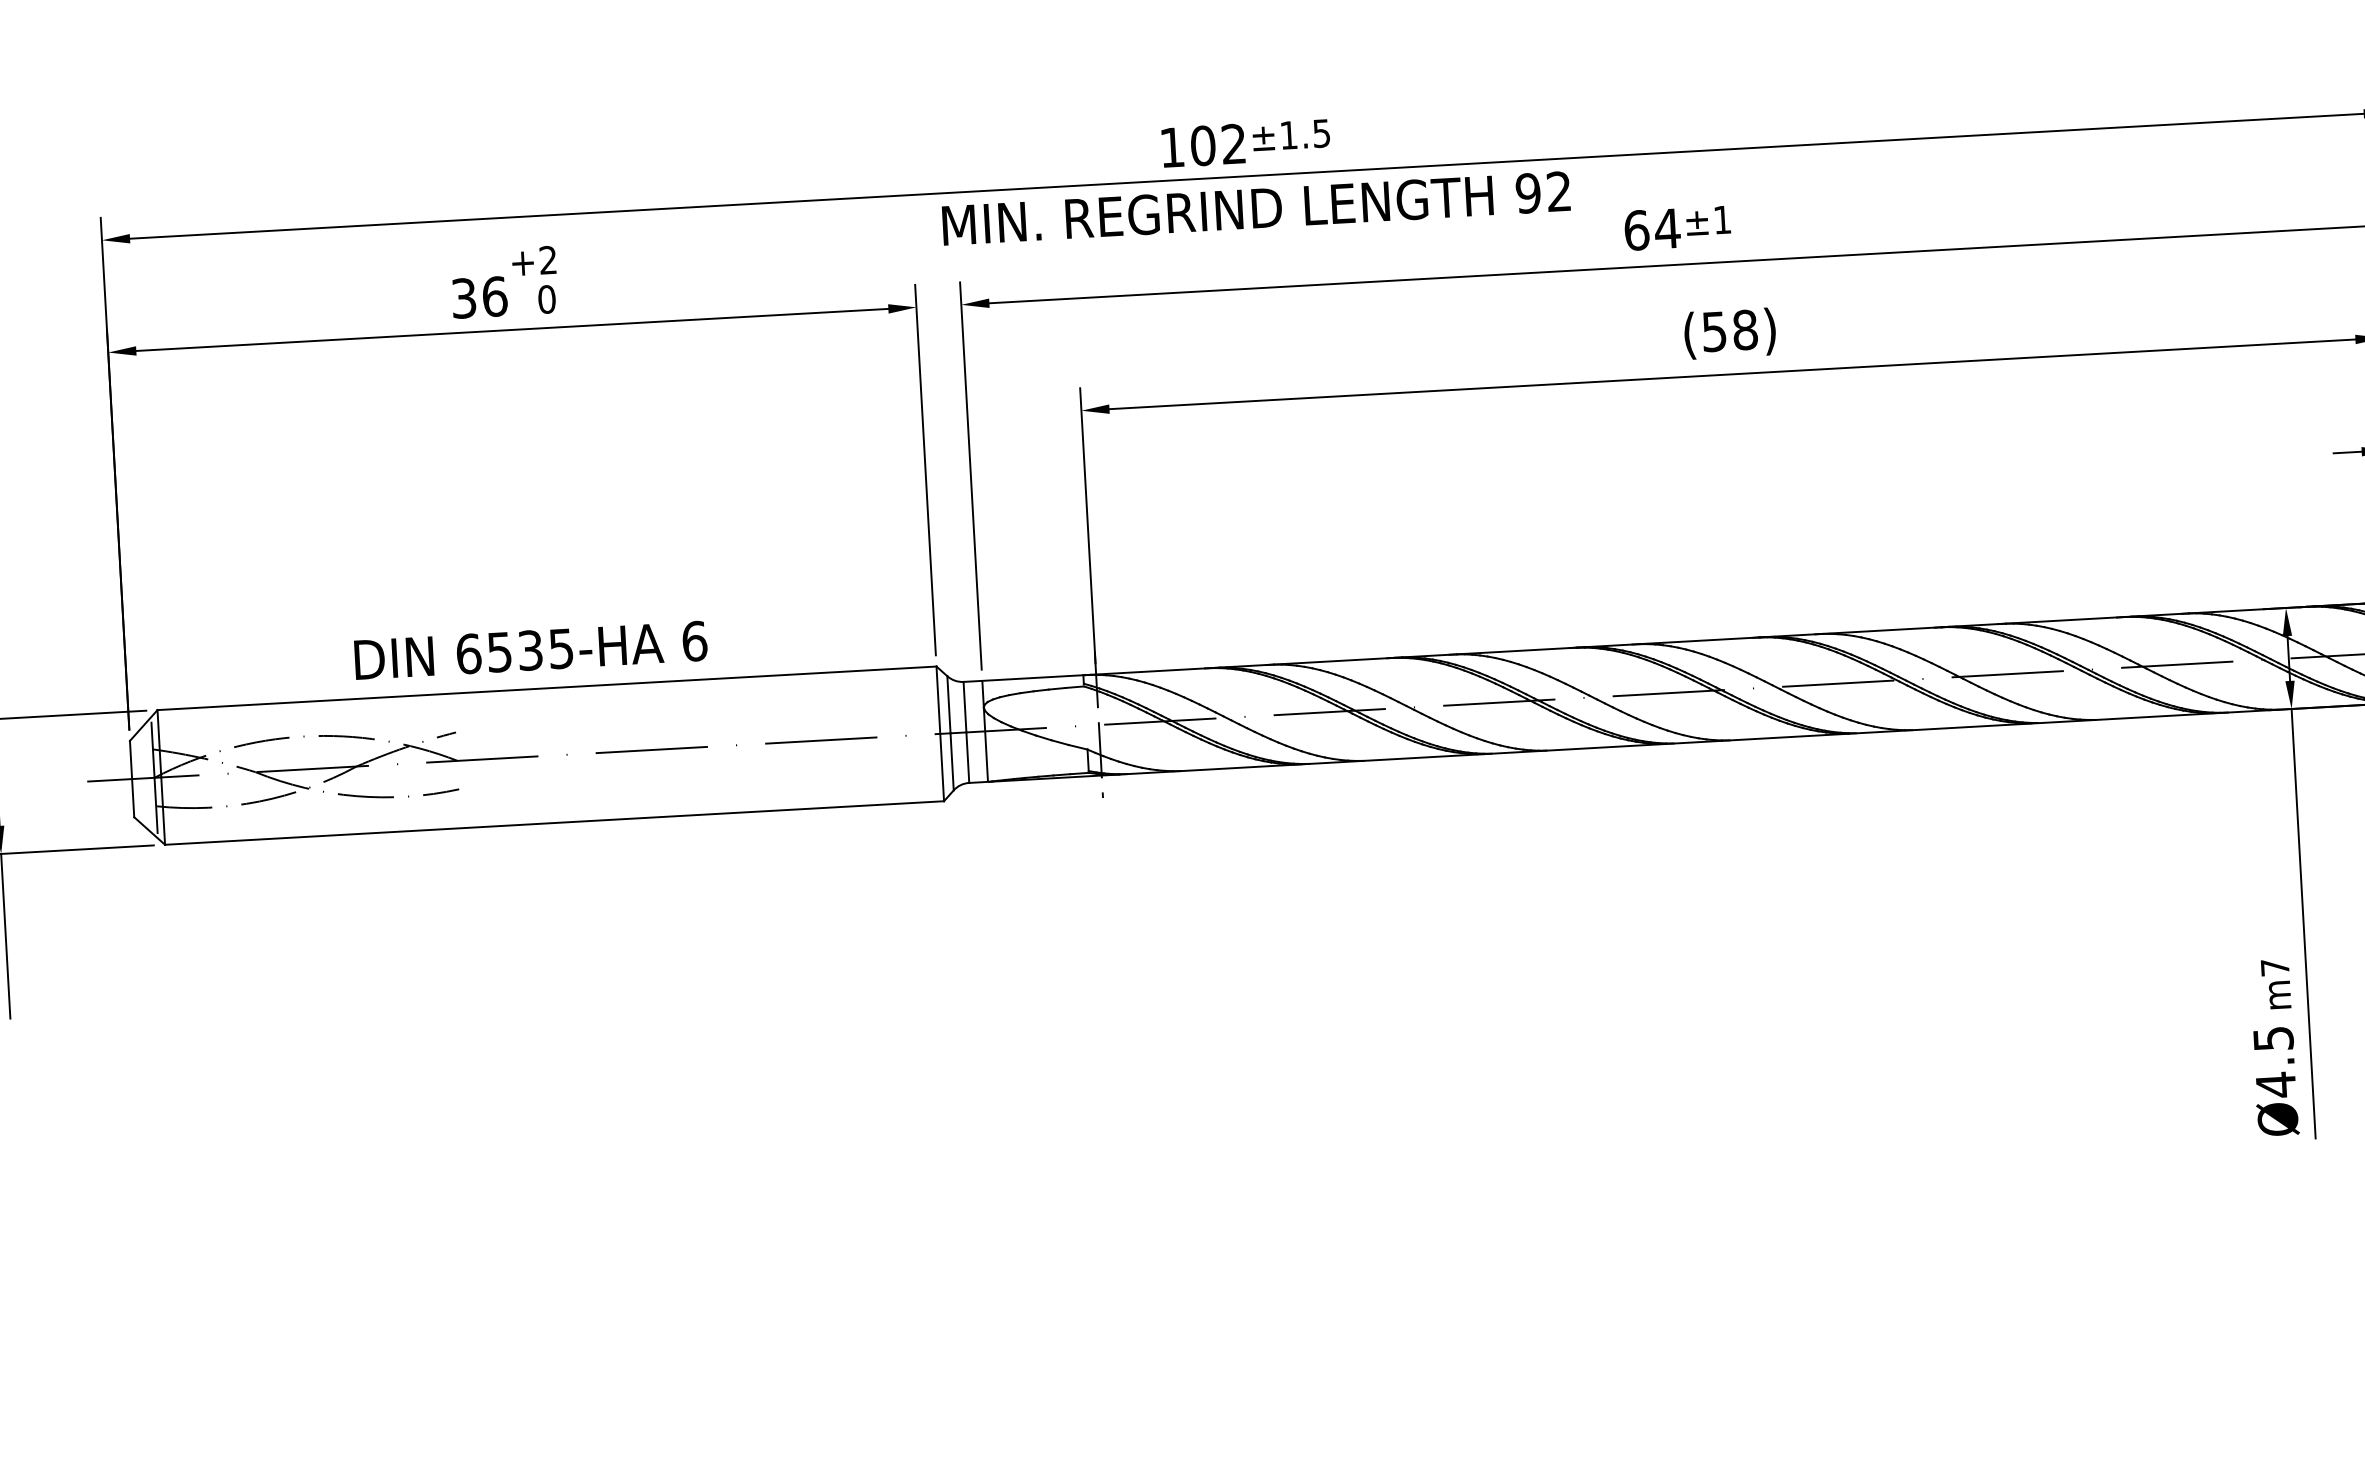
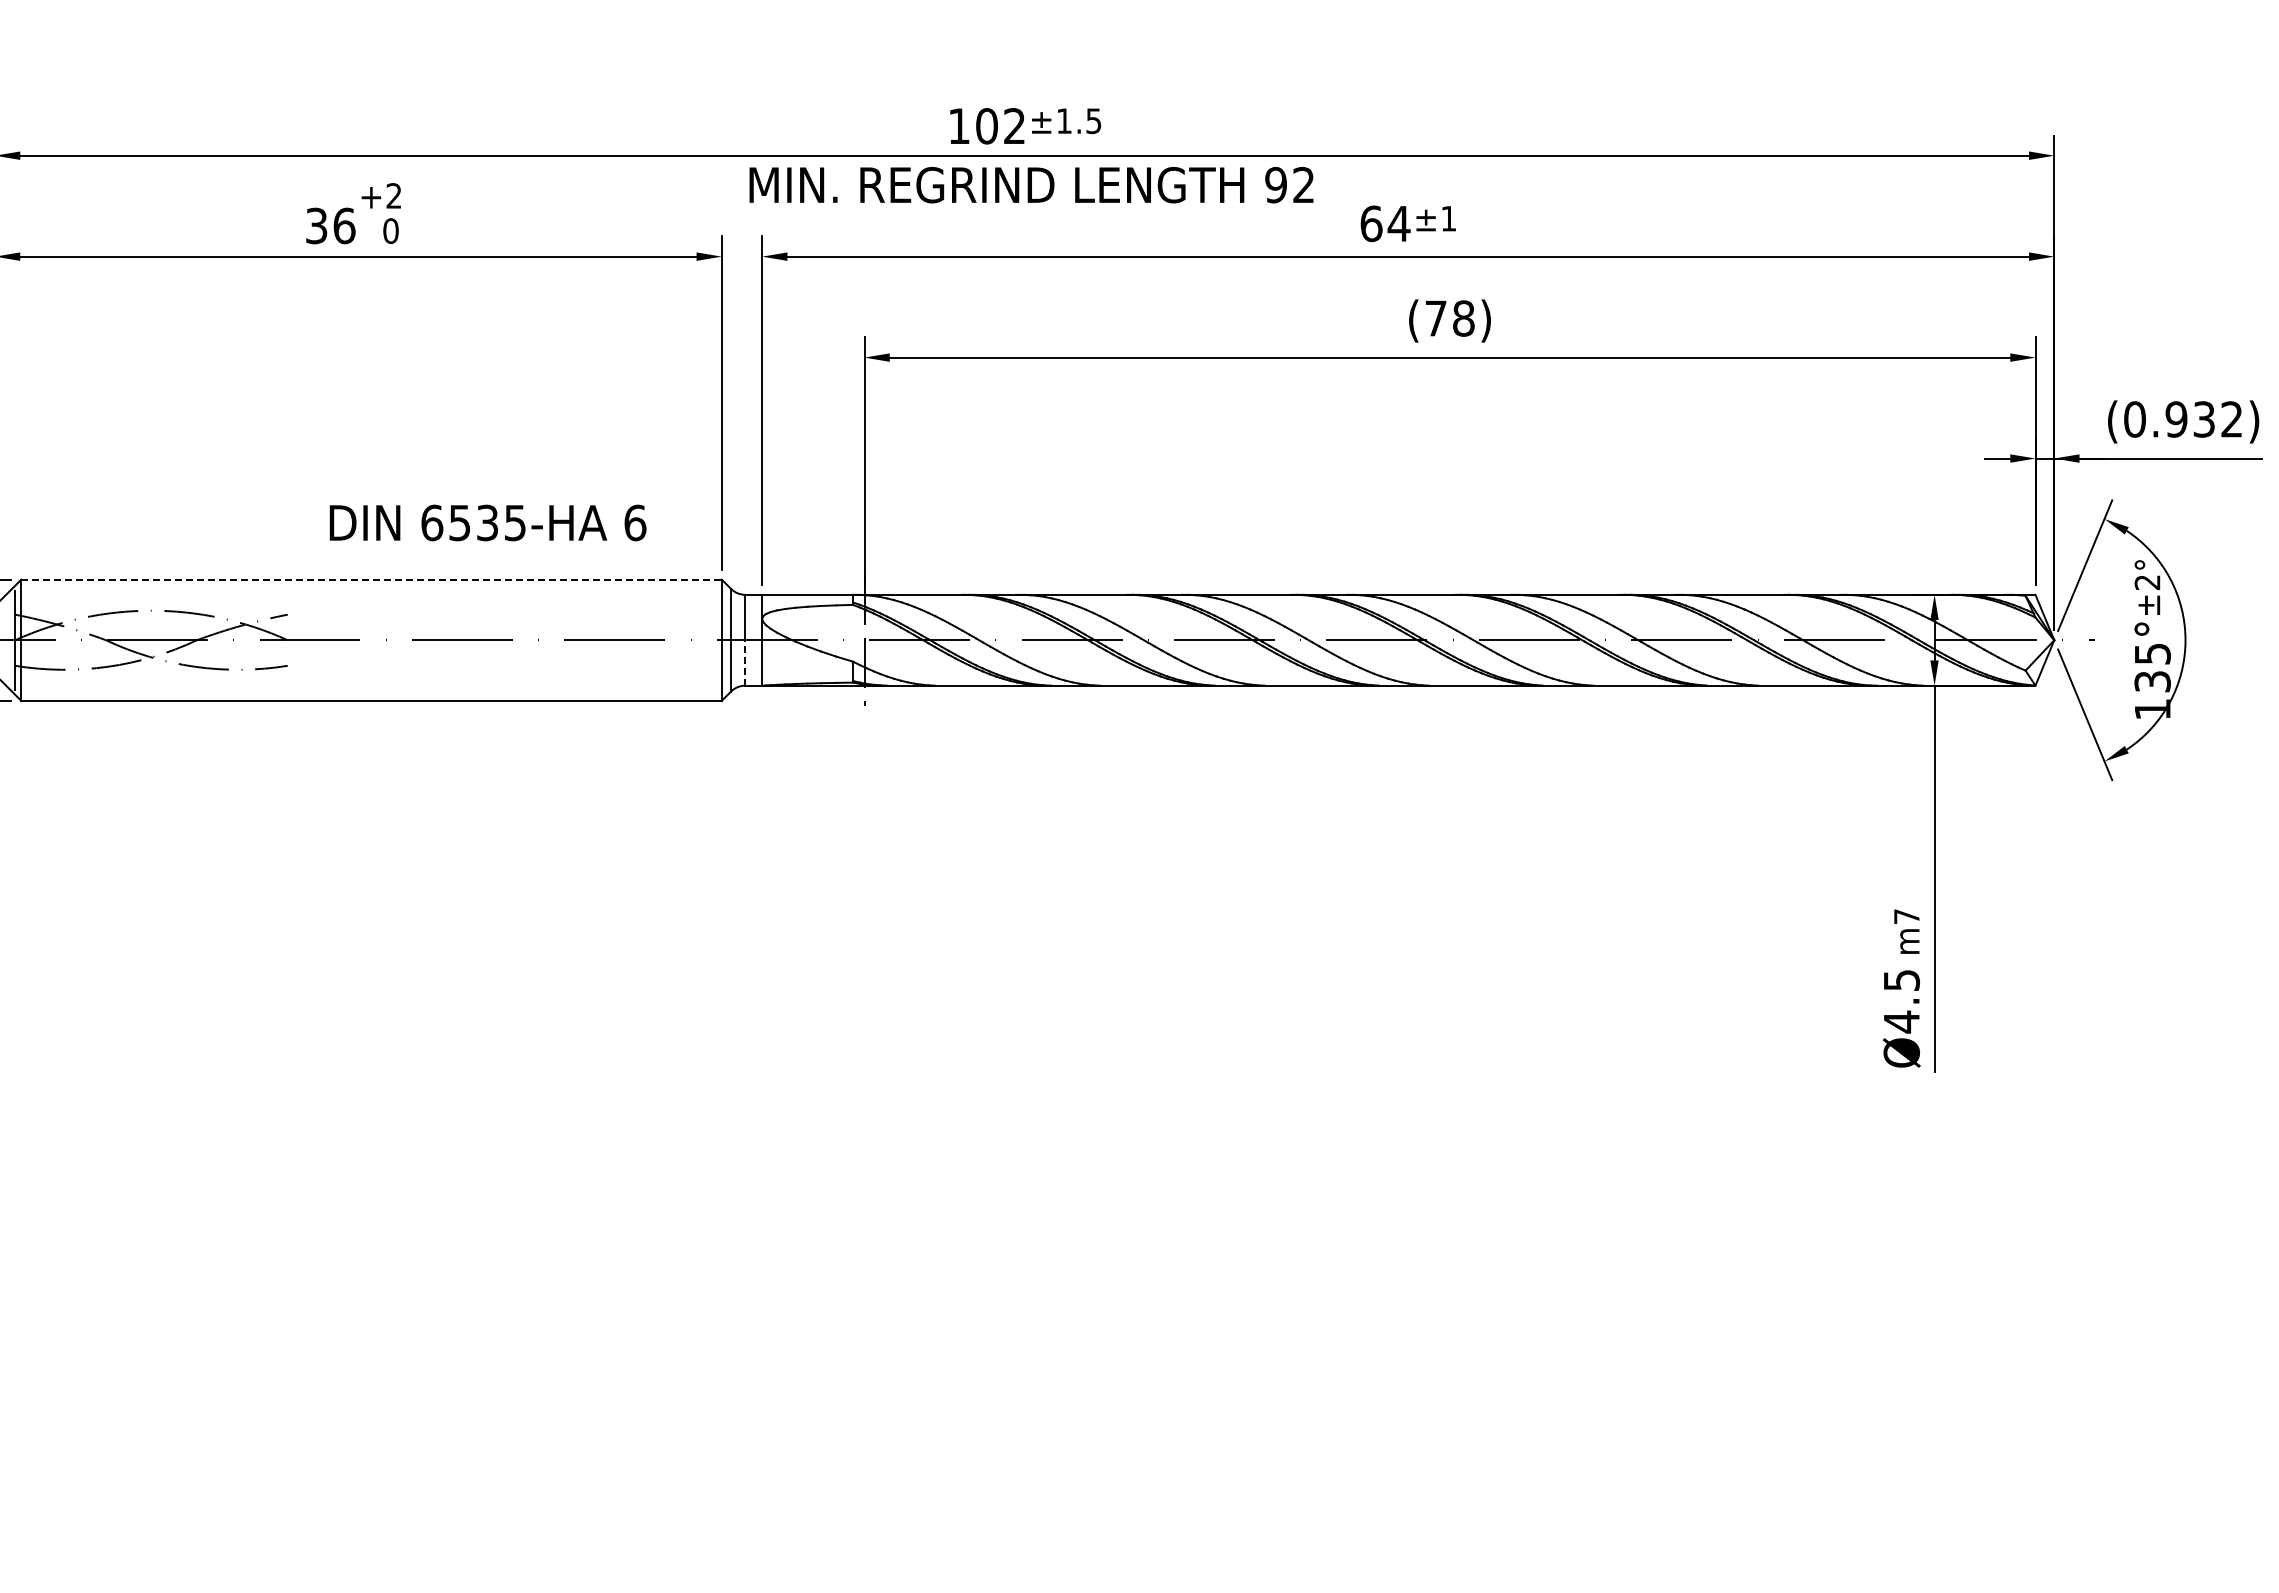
text: (1713, 331) -> (1435, 318), (58) -> (78)
text: (530, 650) -> (487, 522), moved
line: (548, 688) -> (372, 579), solid -> dashed
line: (967, 757) -> (745, 662), solid -> dashed

